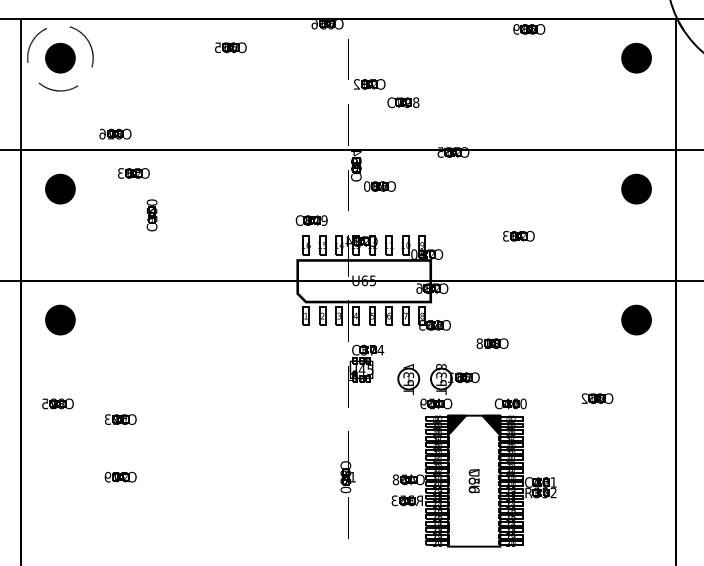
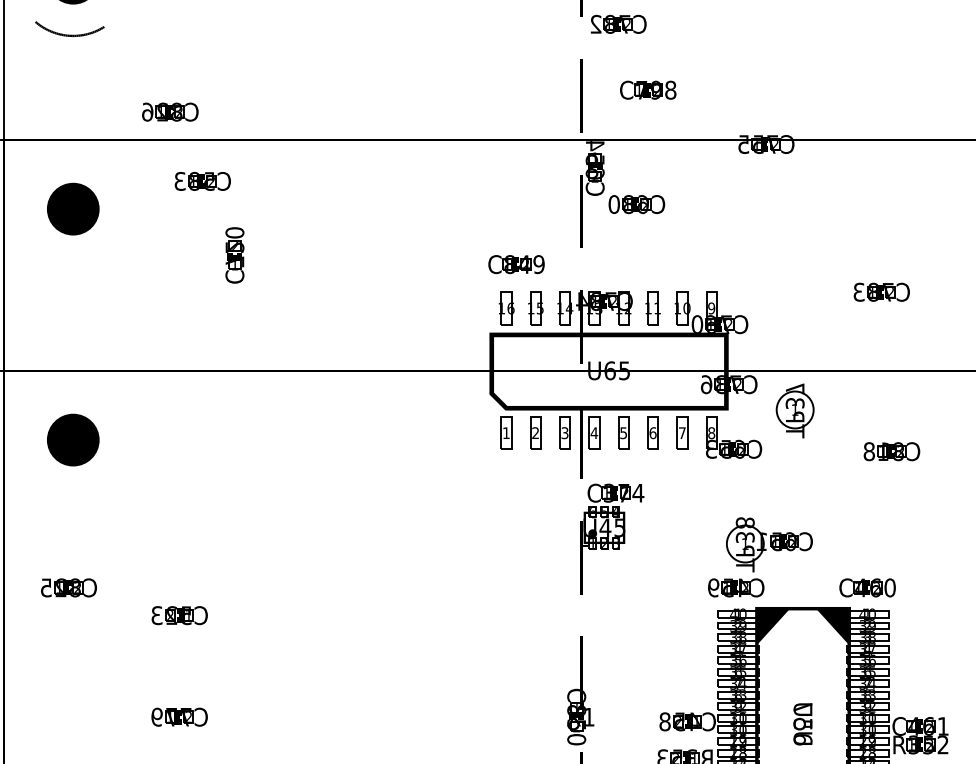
part: (403, 102) -> (648, 89), moved
part: (492, 343) -> (891, 451), moved
part: (408, 379) -> (794, 410), moved

